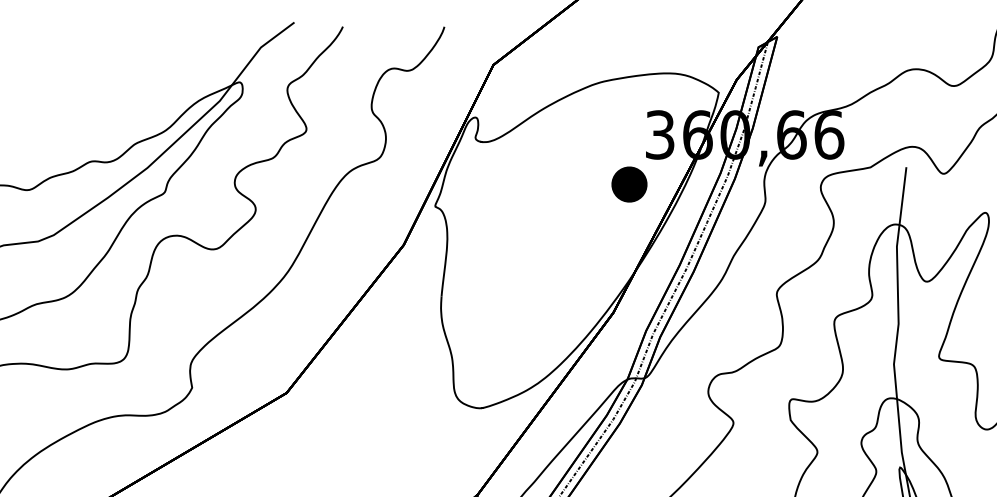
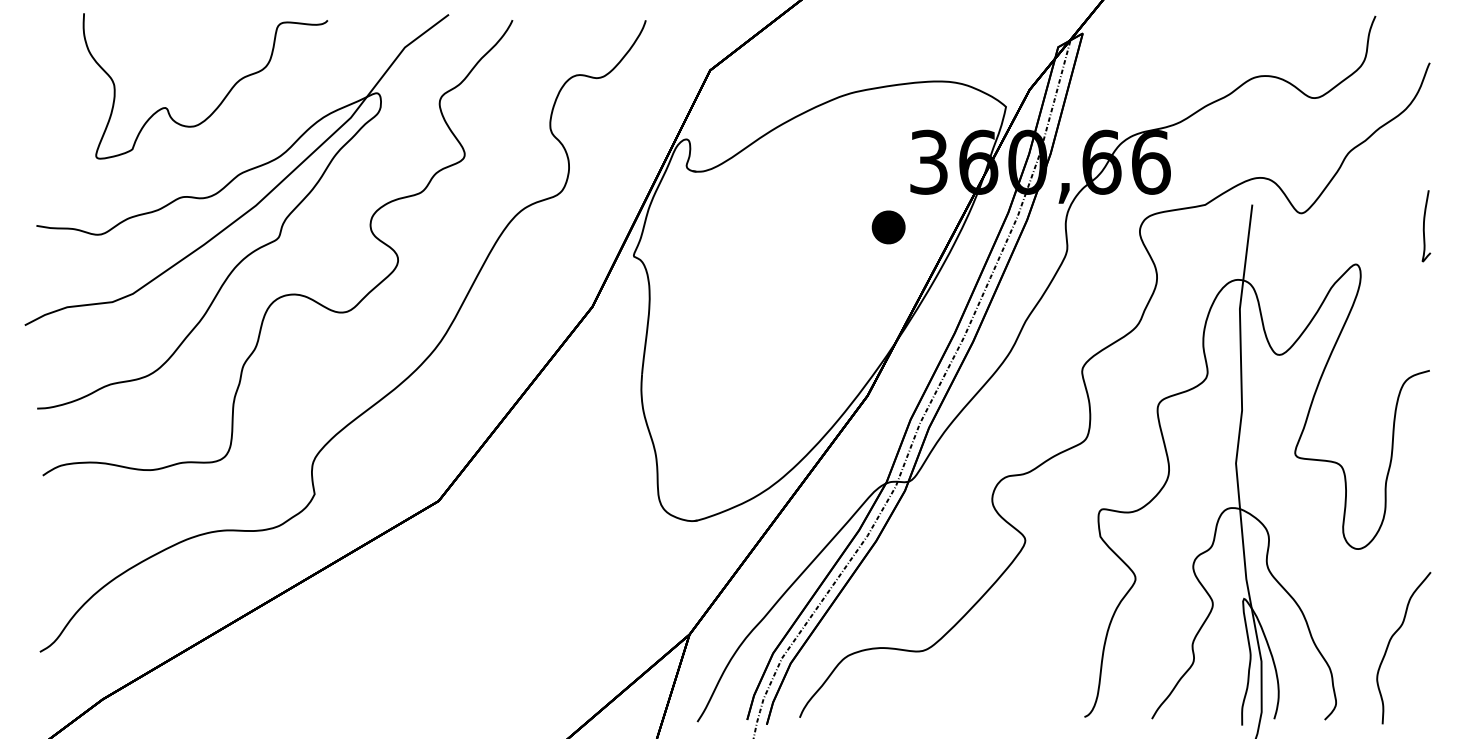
curve: (121, 87) -> (222, 99), added
part: (629, 184) -> (888, 227), size x0.71

